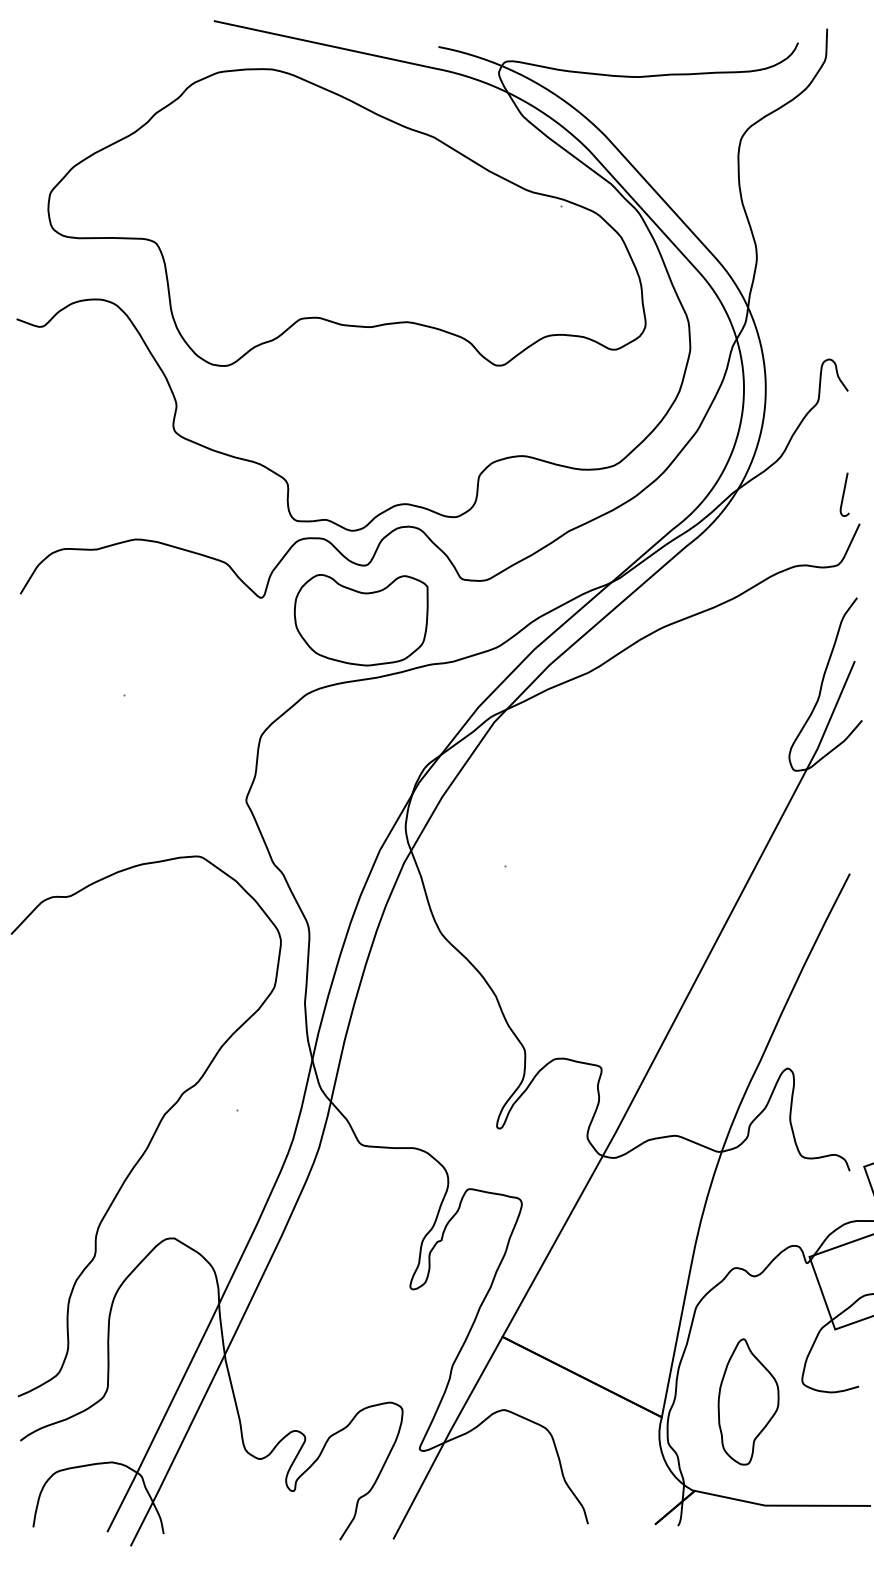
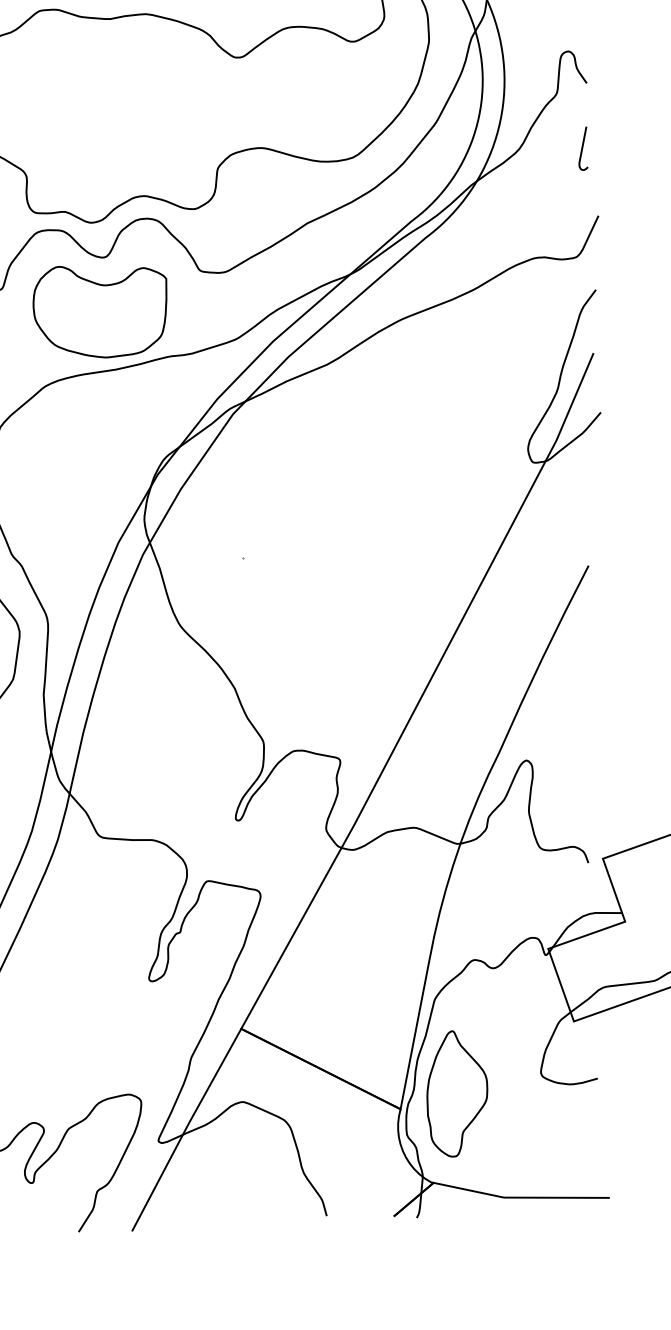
curve: (844, 494) -> (583, 148), moved
part: (748, 1401) -> (457, 1093), moved

